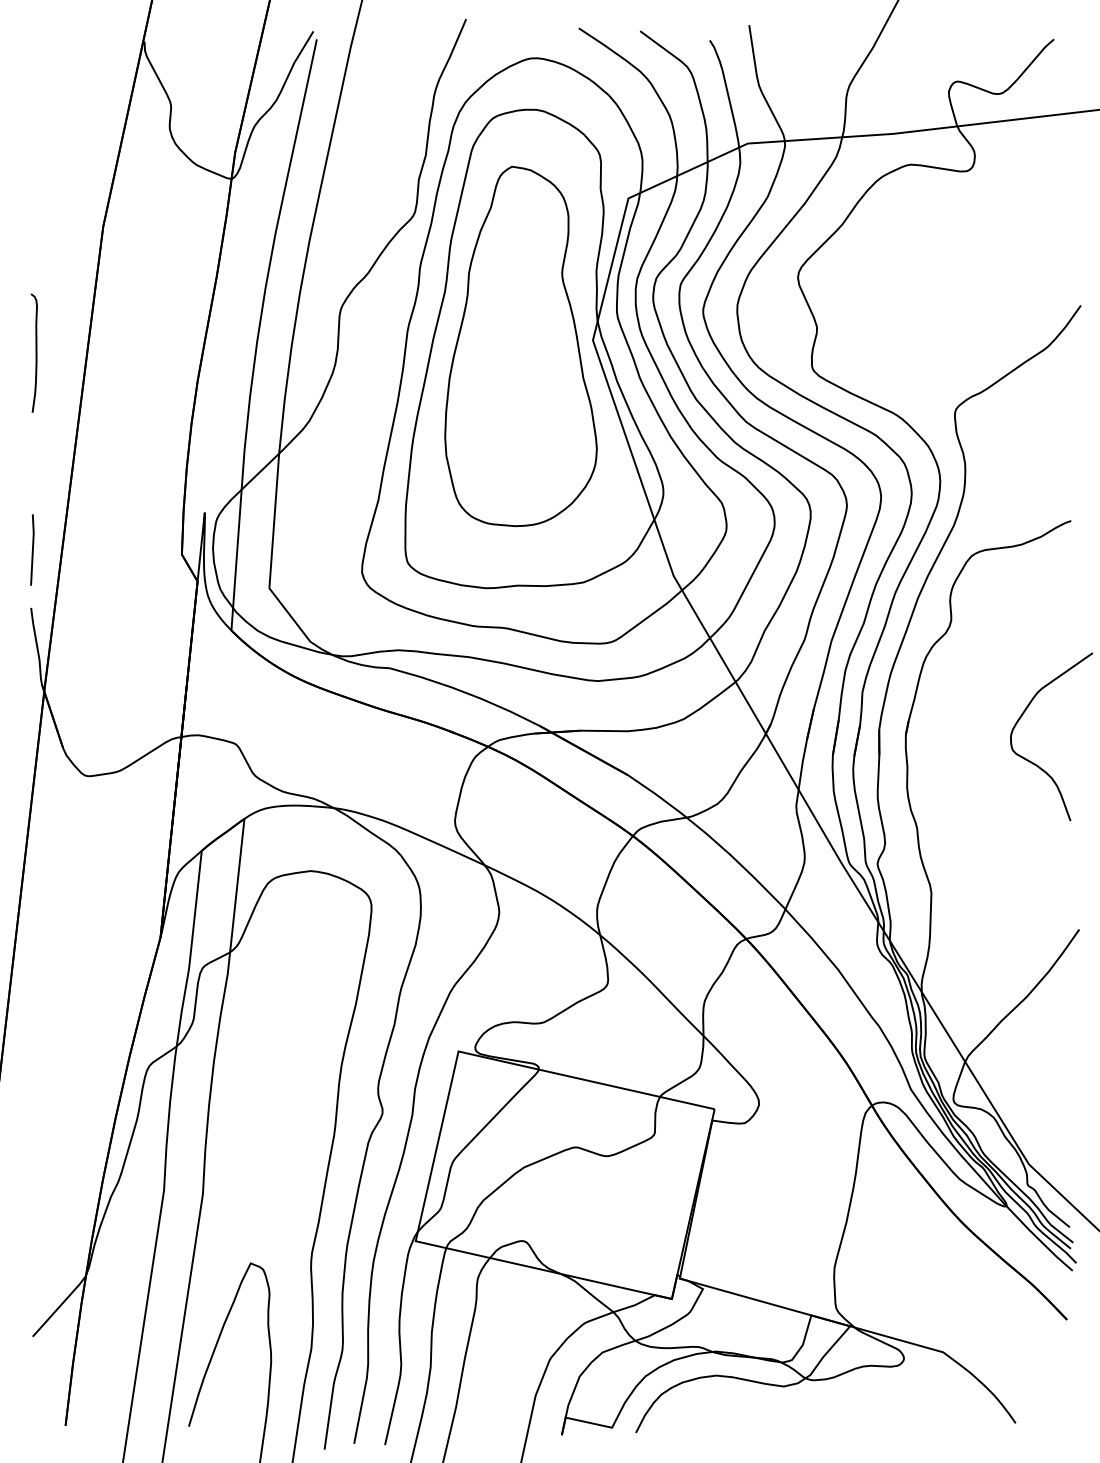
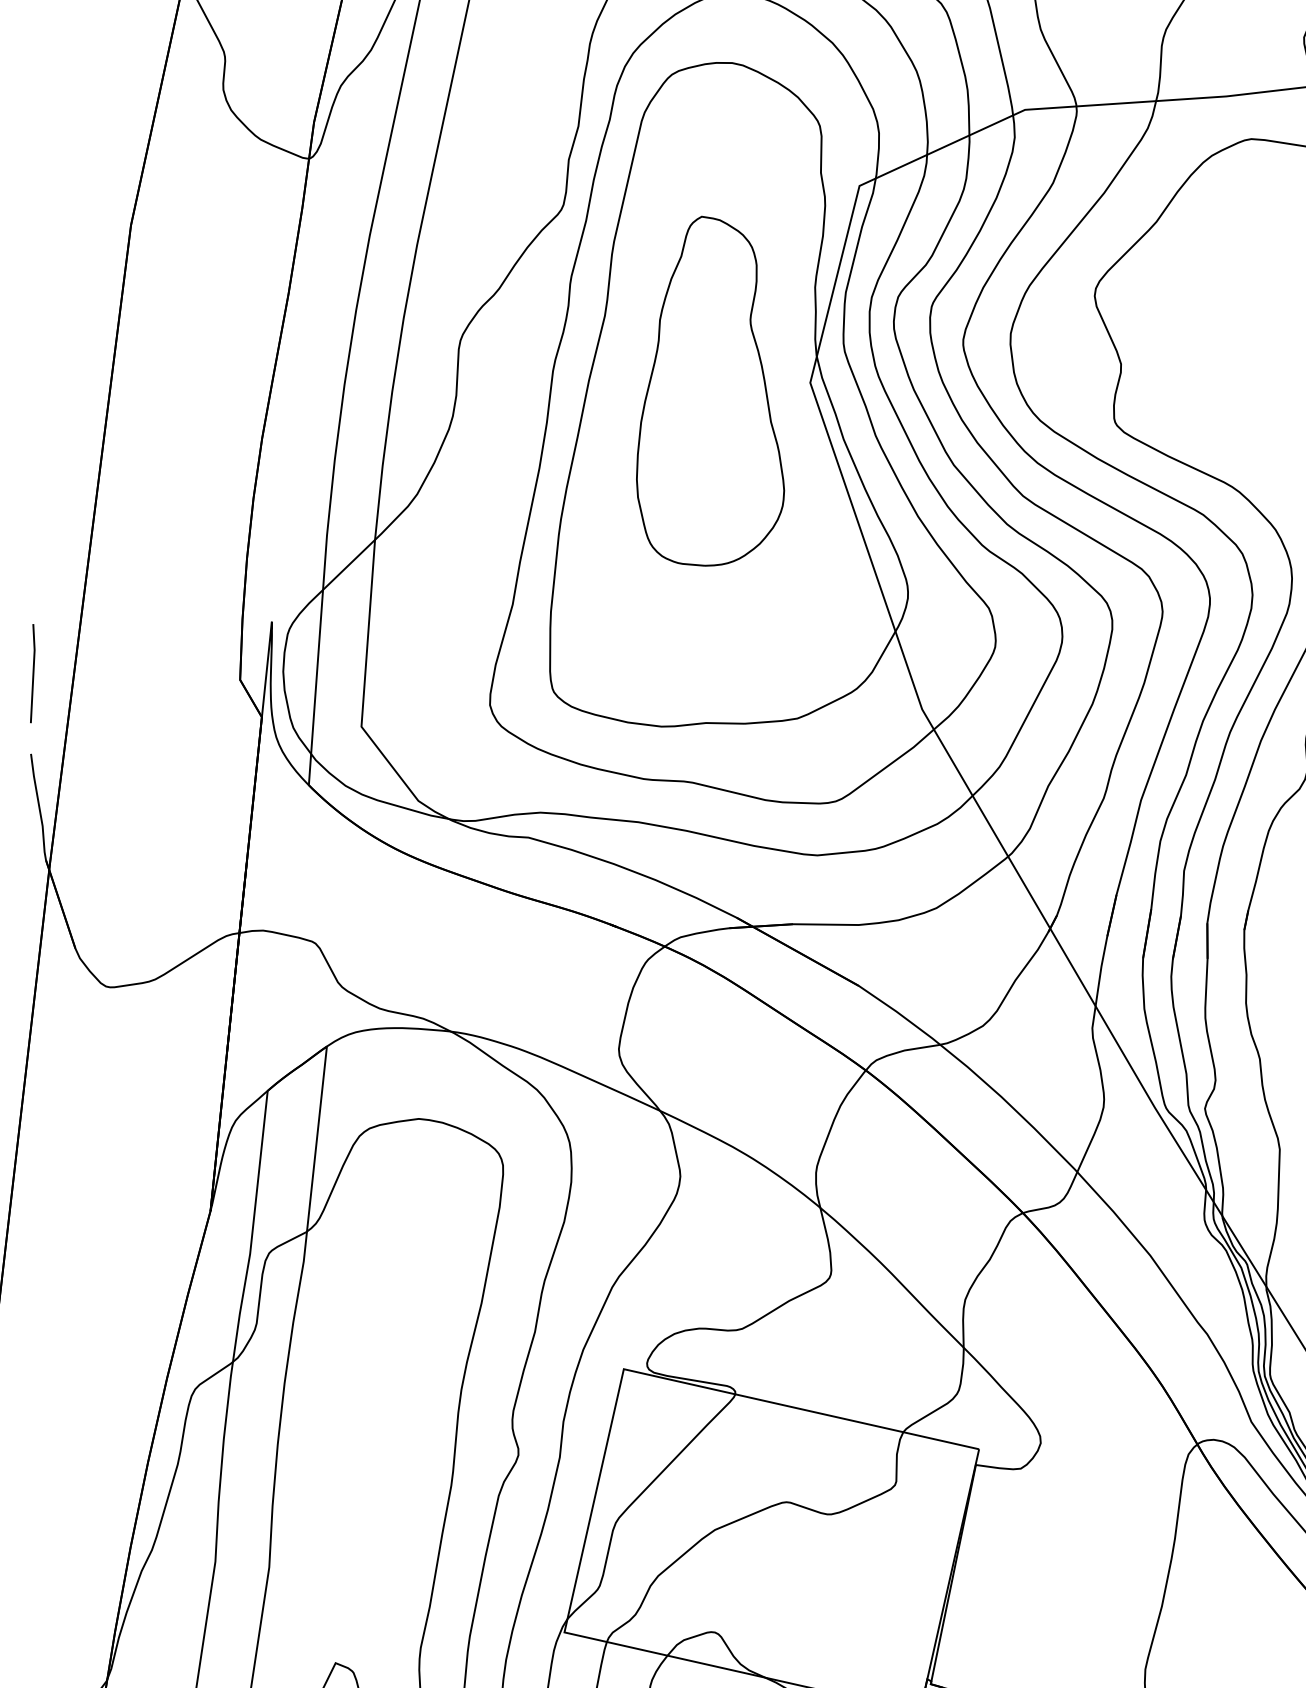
part: (520, 346) -> (709, 391), size x0.7
curve: (35, 352) -> (37, 399), removed

